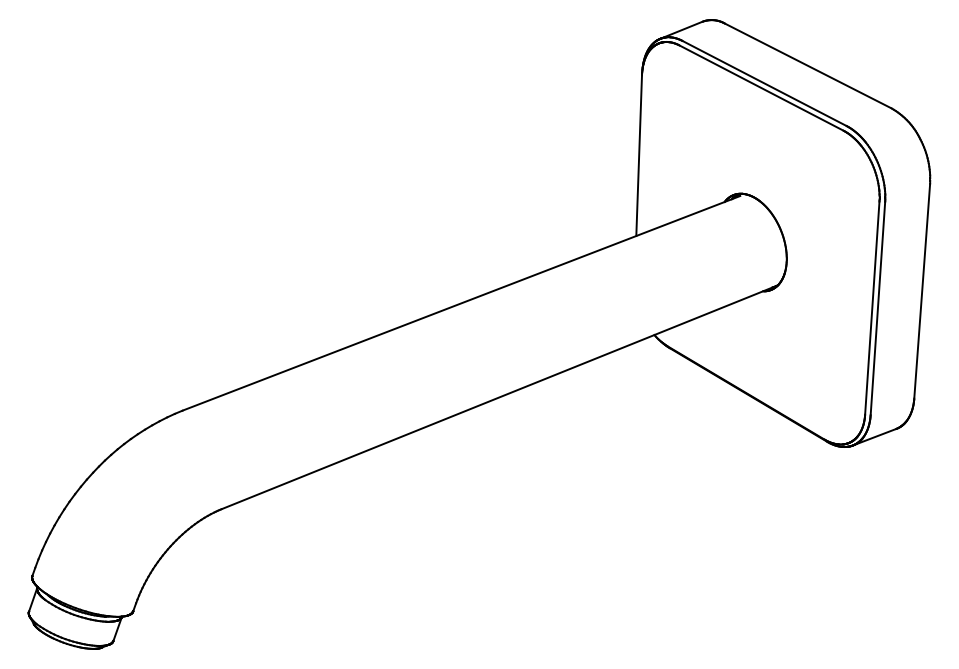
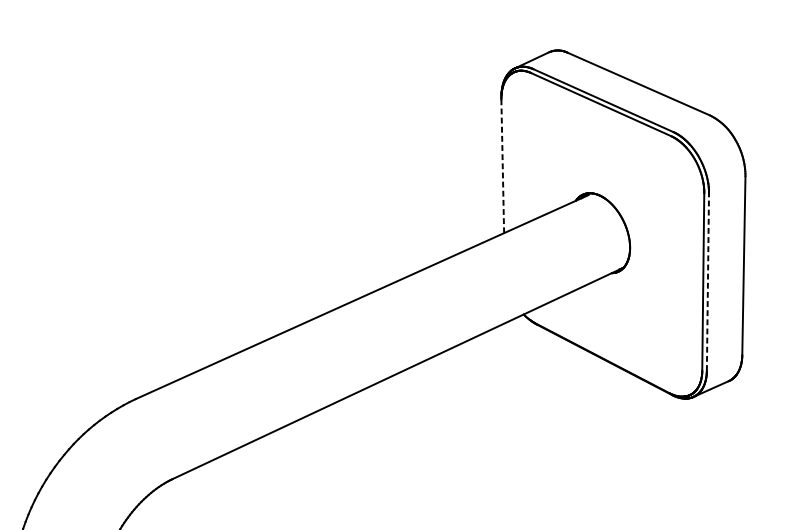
line: (639, 155) -> (503, 166), solid -> dashed
line: (877, 308) -> (707, 282), solid -> dashed

